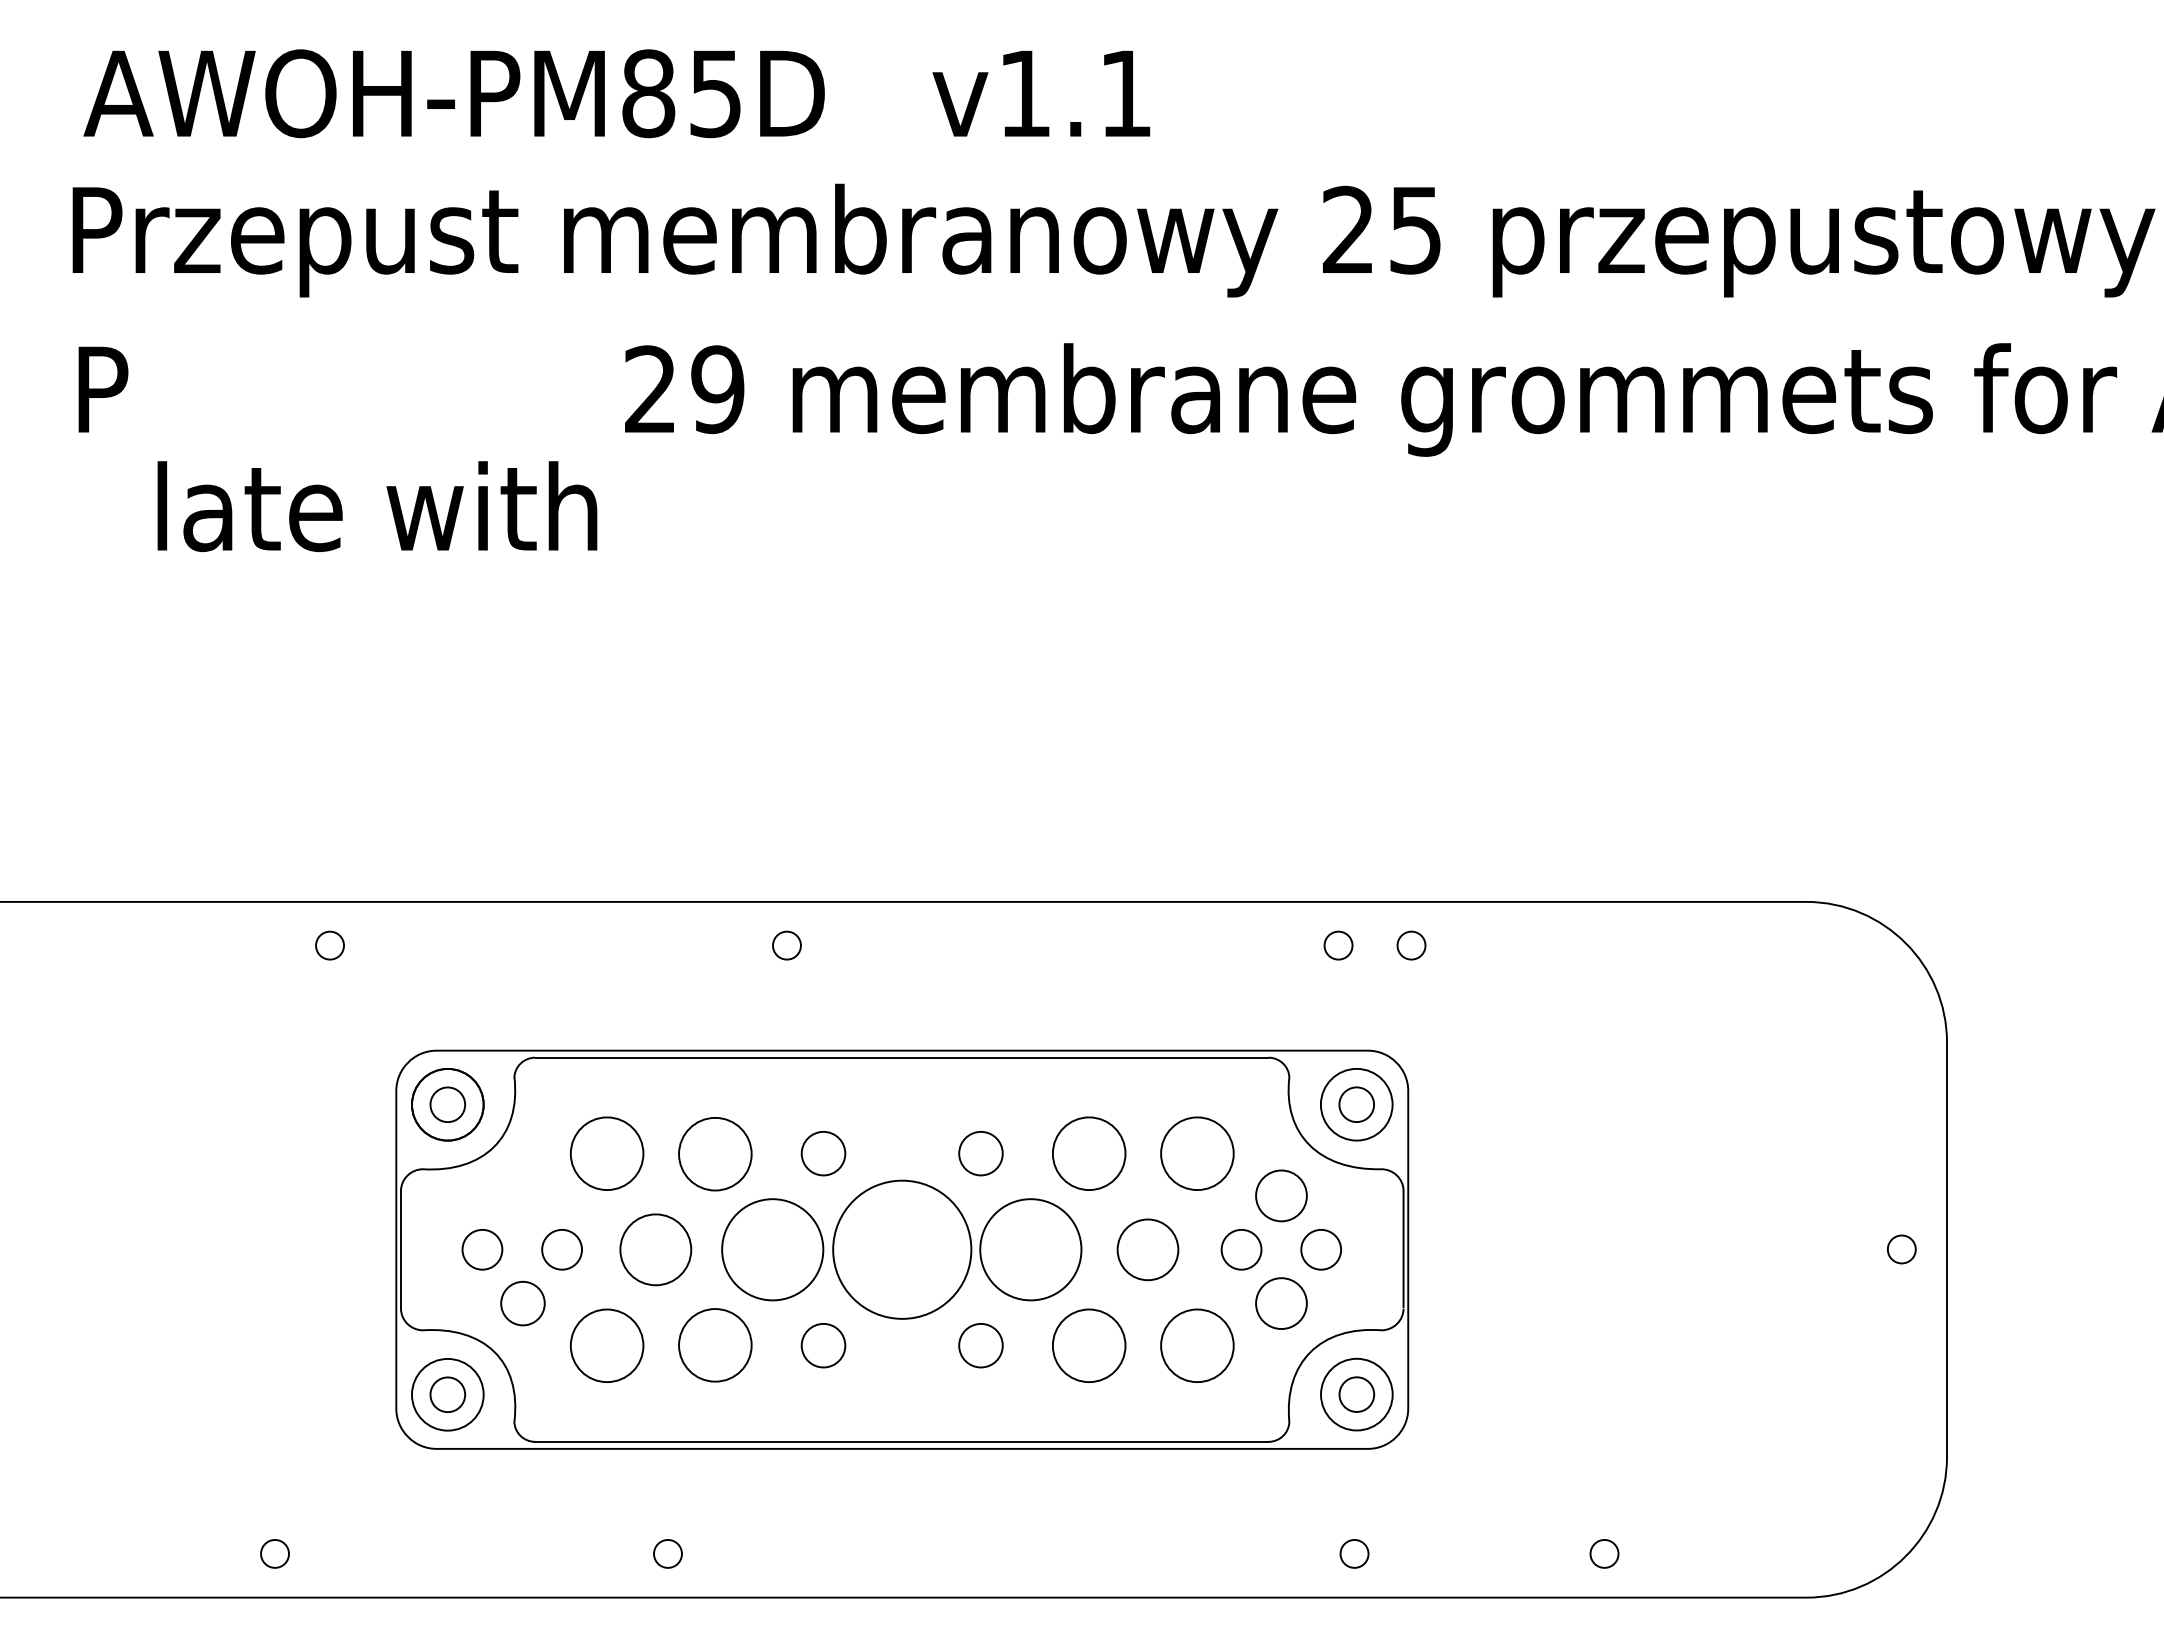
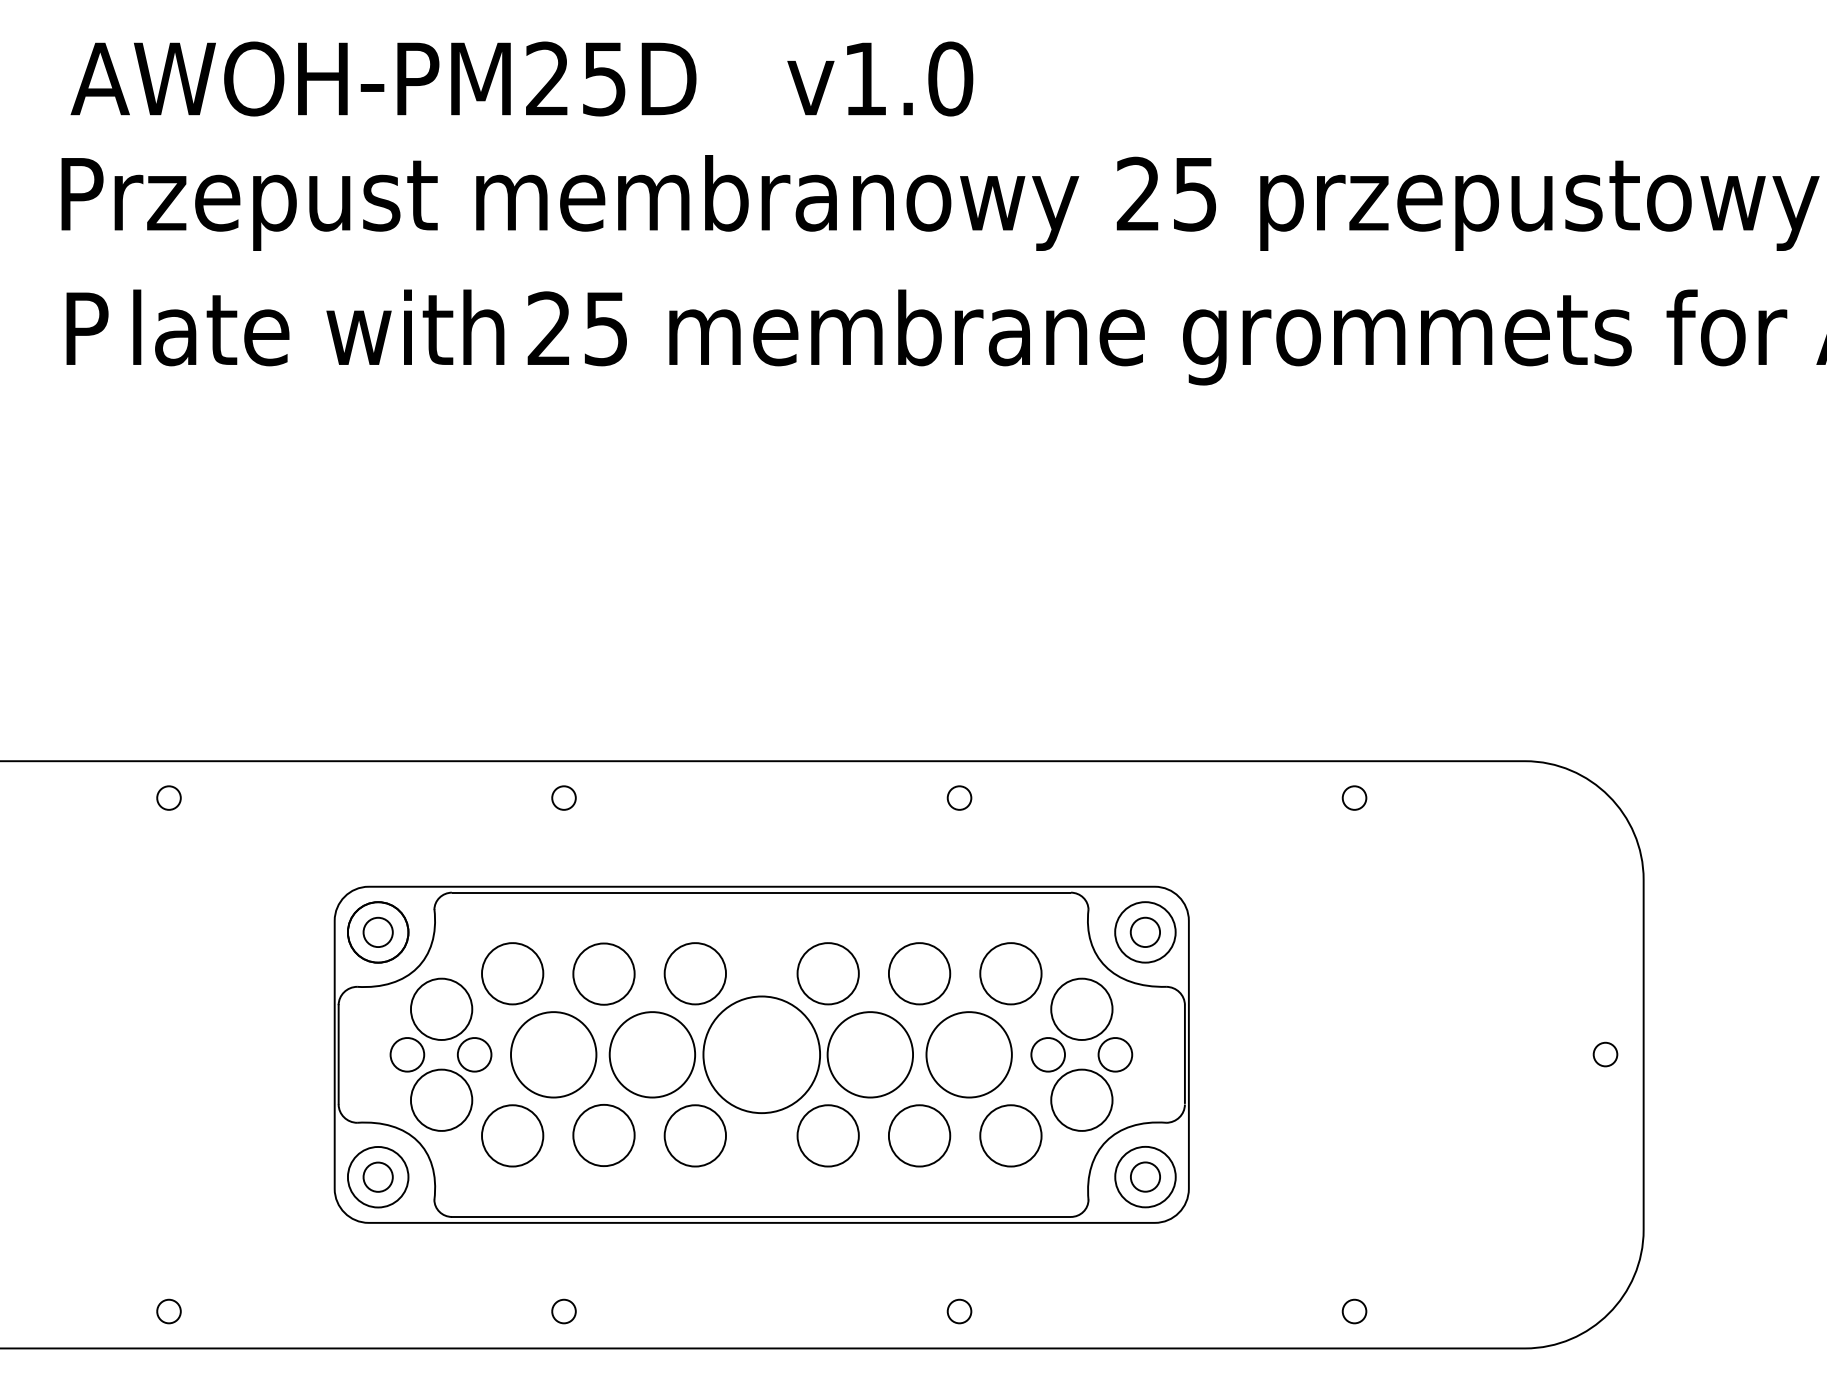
text: (648, 93) -> (547, 78), AWOH-PM85D -> AWOH-PM25D
text: (1125, 93) -> (950, 78), v1.1 -> v1.0
text: (717, 389) -> (605, 328), 29 -> 25
text: (377, 506) -> (318, 327), moved
curve: (1332, 934) -> (954, 788), moved
curve: (1405, 934) -> (1349, 788), moved
curve: (318, 940) -> (159, 793), moved
curve: (774, 943) -> (553, 796), moved
part: (823, 1153) -> (695, 973), size x1.67
part: (980, 1153) -> (827, 973), size x1.67
part: (522, 1195) -> (441, 1009), added
part: (1281, 1195) -> (1081, 1009), size x1.43
part: (655, 1249) -> (553, 1054), size x1.43
part: (1147, 1249) -> (968, 1054), size x1.67
part: (522, 1303) -> (441, 1100), size x1.67
part: (1281, 1303) -> (1081, 1100), size x1.43
part: (823, 1345) -> (695, 1135), size x1.67
part: (980, 1345) -> (827, 1135), size x1.67
curve: (1351, 1541) -> (956, 1301), moved
curve: (266, 1544) -> (161, 1303), moved

